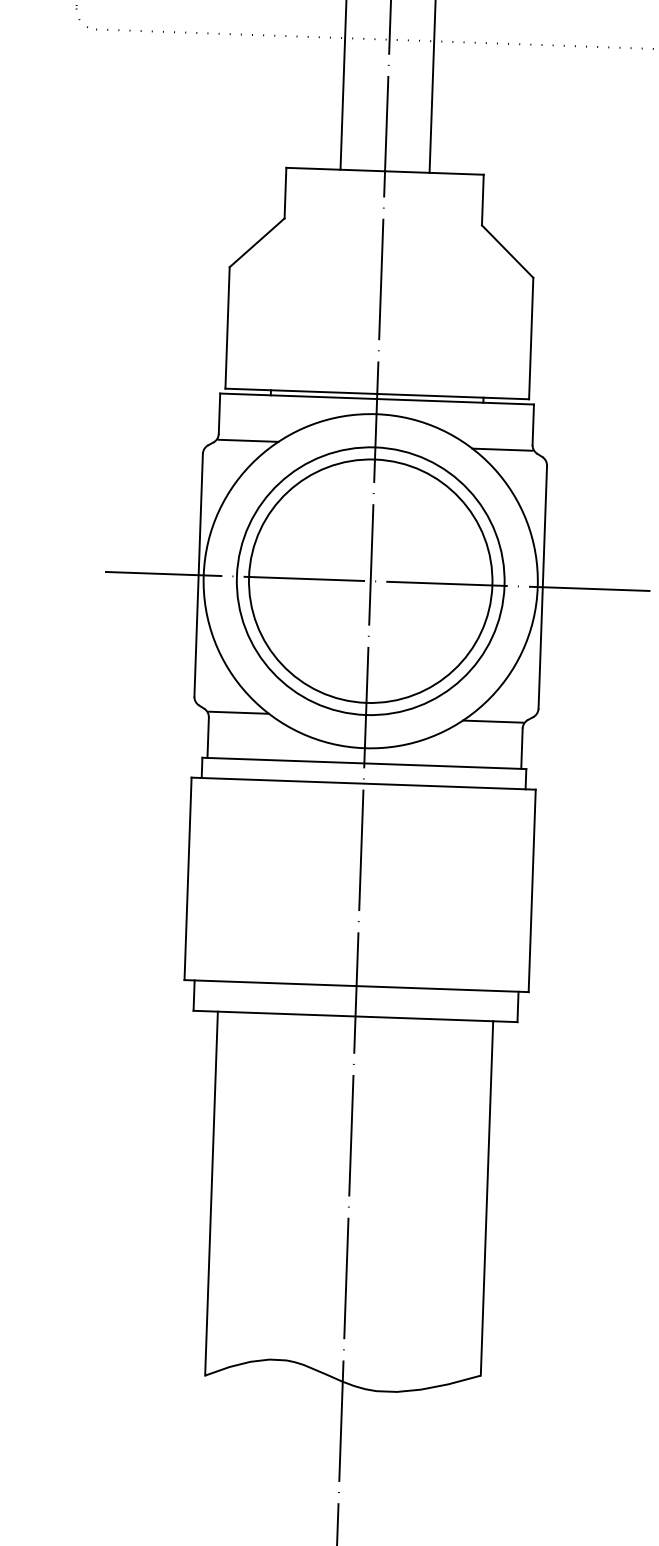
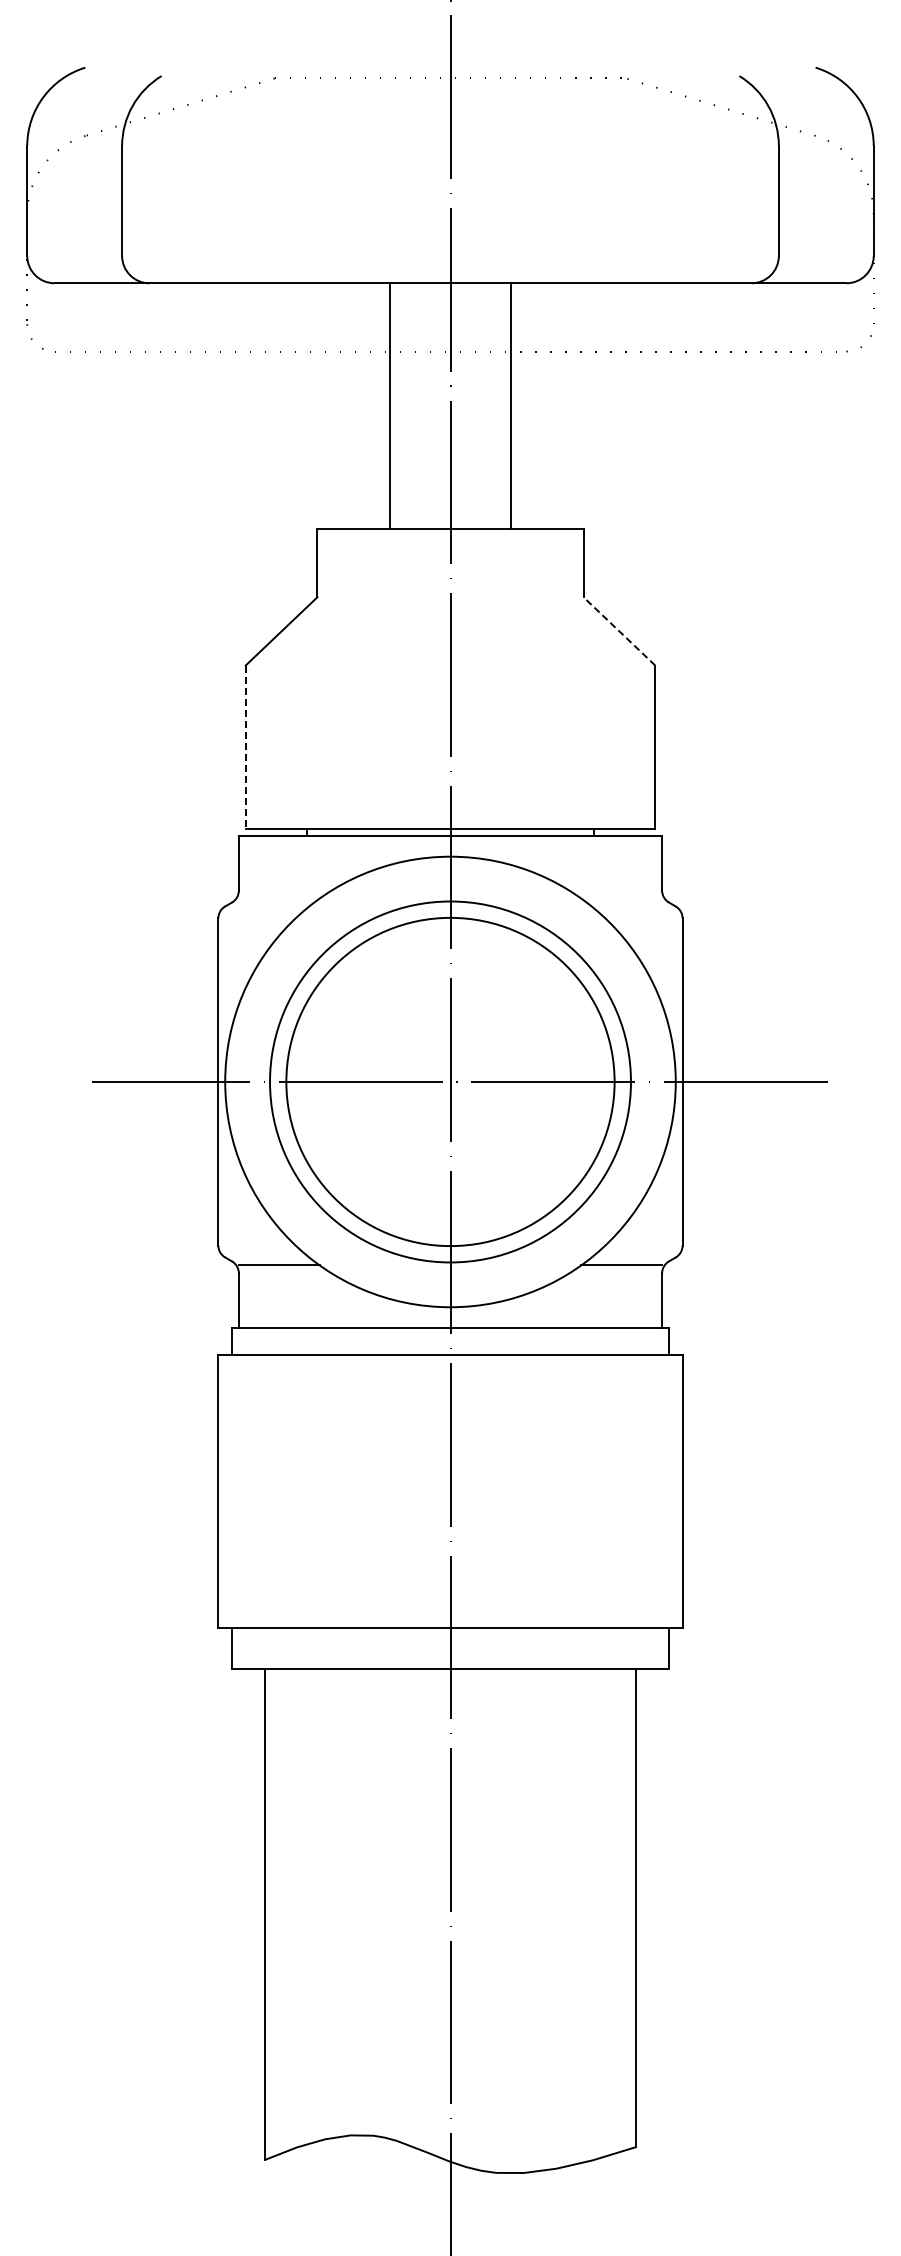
line: (507, 251) -> (619, 631), solid -> dashed
line: (227, 327) -> (245, 747), solid -> dashed
line: (247, 440) -> (278, 898), removed
line: (502, 449) -> (621, 898), removed

